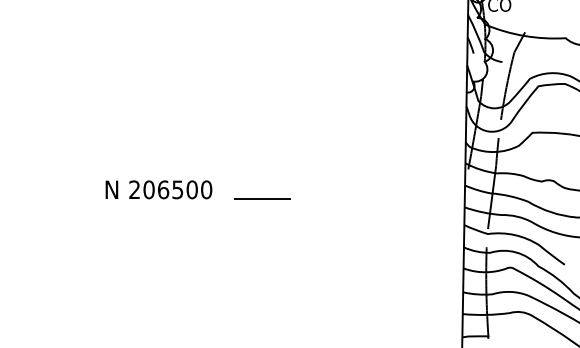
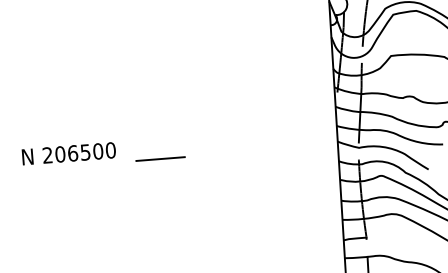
text: (158, 189) -> (68, 153), moved
line: (262, 198) -> (160, 158), moved

